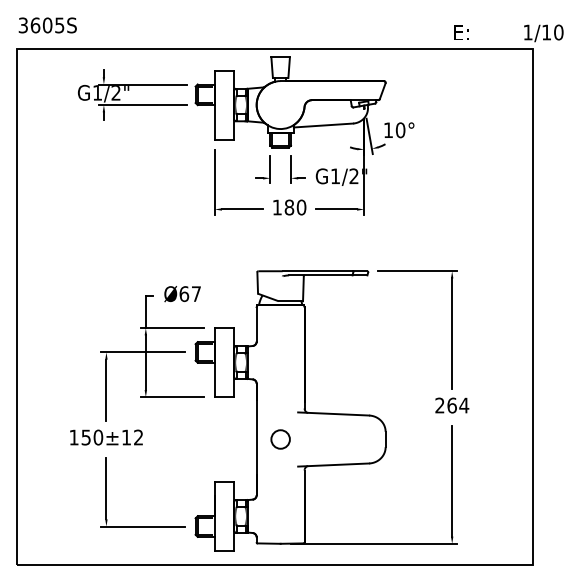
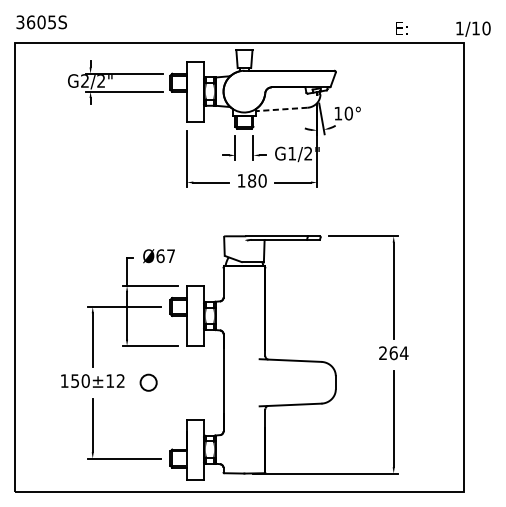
text: (97, 92) -> (84, 80), G1/2" -> G2/2"
line: (323, 125) -> (281, 109), solid -> dashed
circle: (280, 439) -> (148, 382), moved

